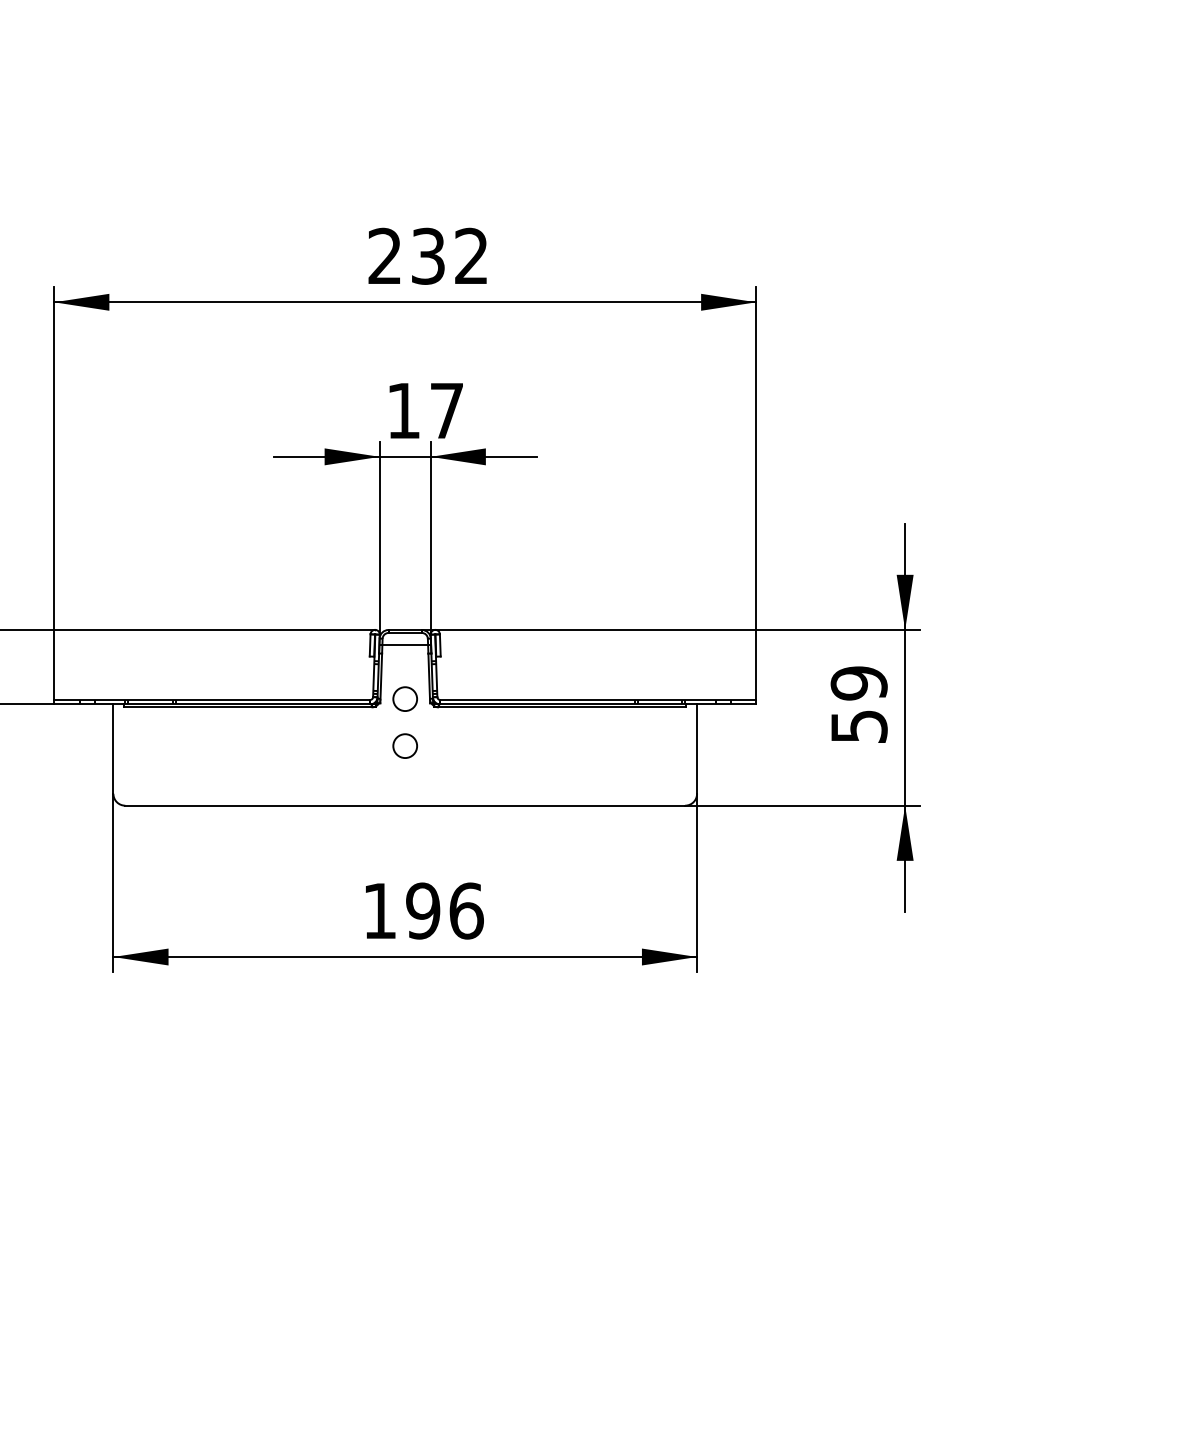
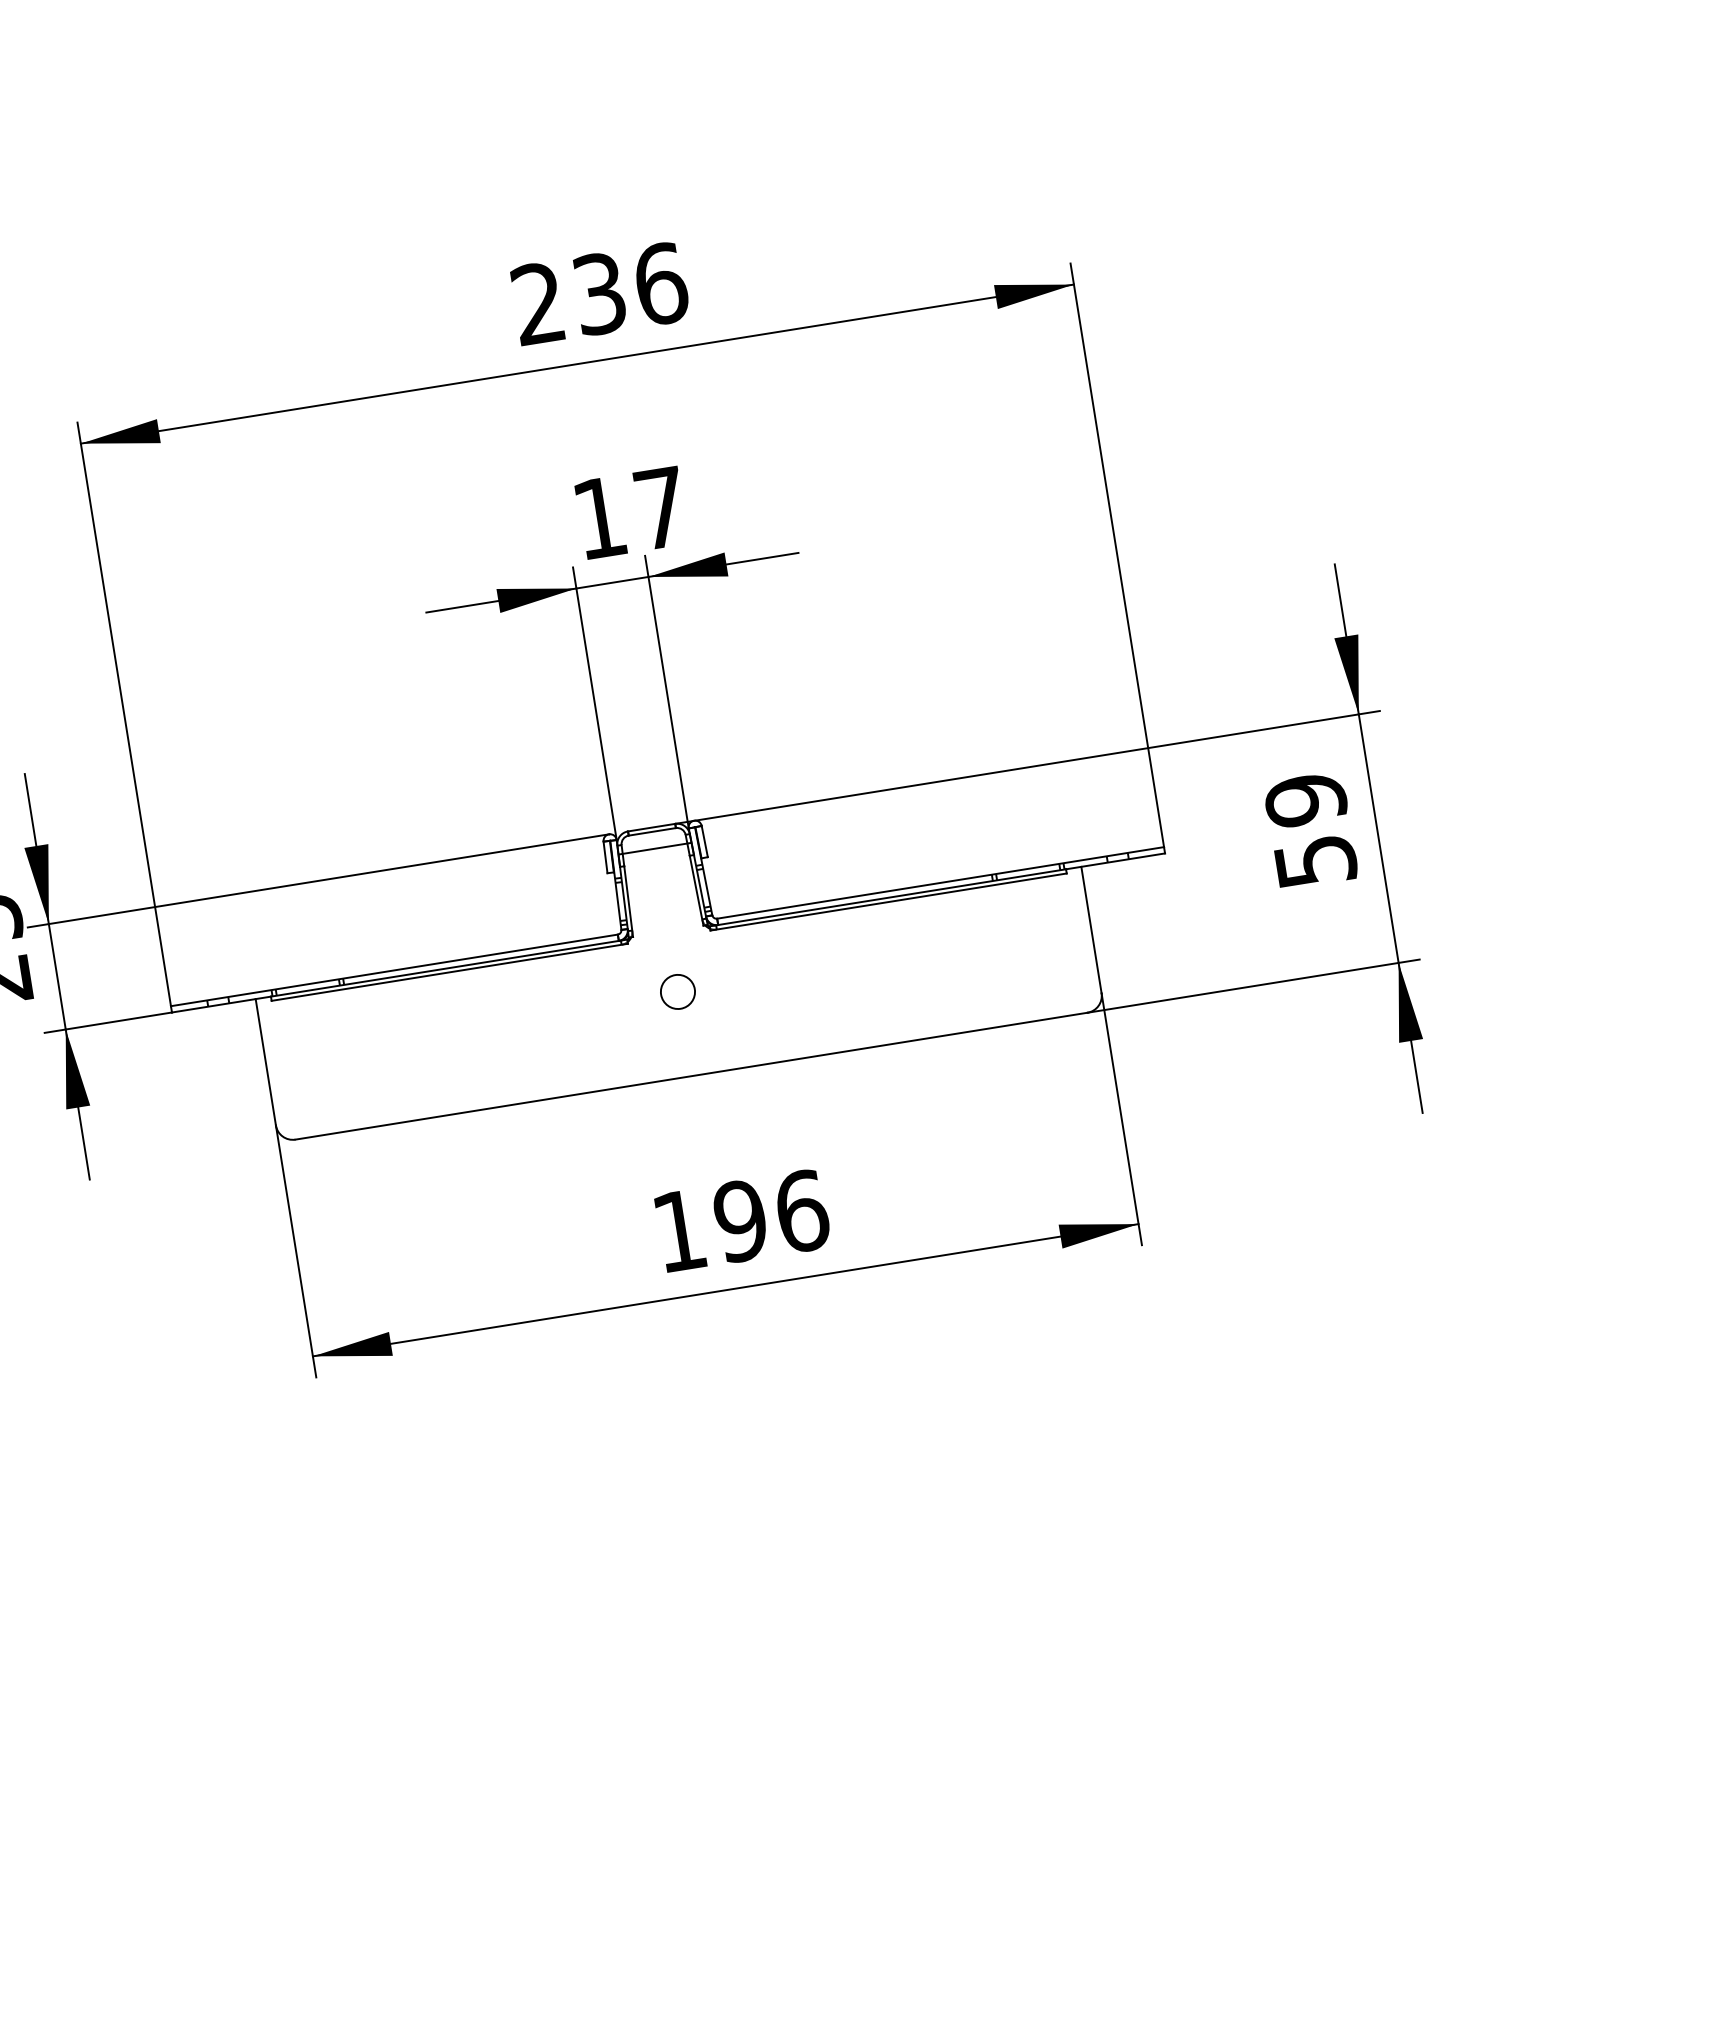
text: (472, 255) -> (661, 282), 232 -> 236
circle: (404, 698) -> (666, 924), removed

